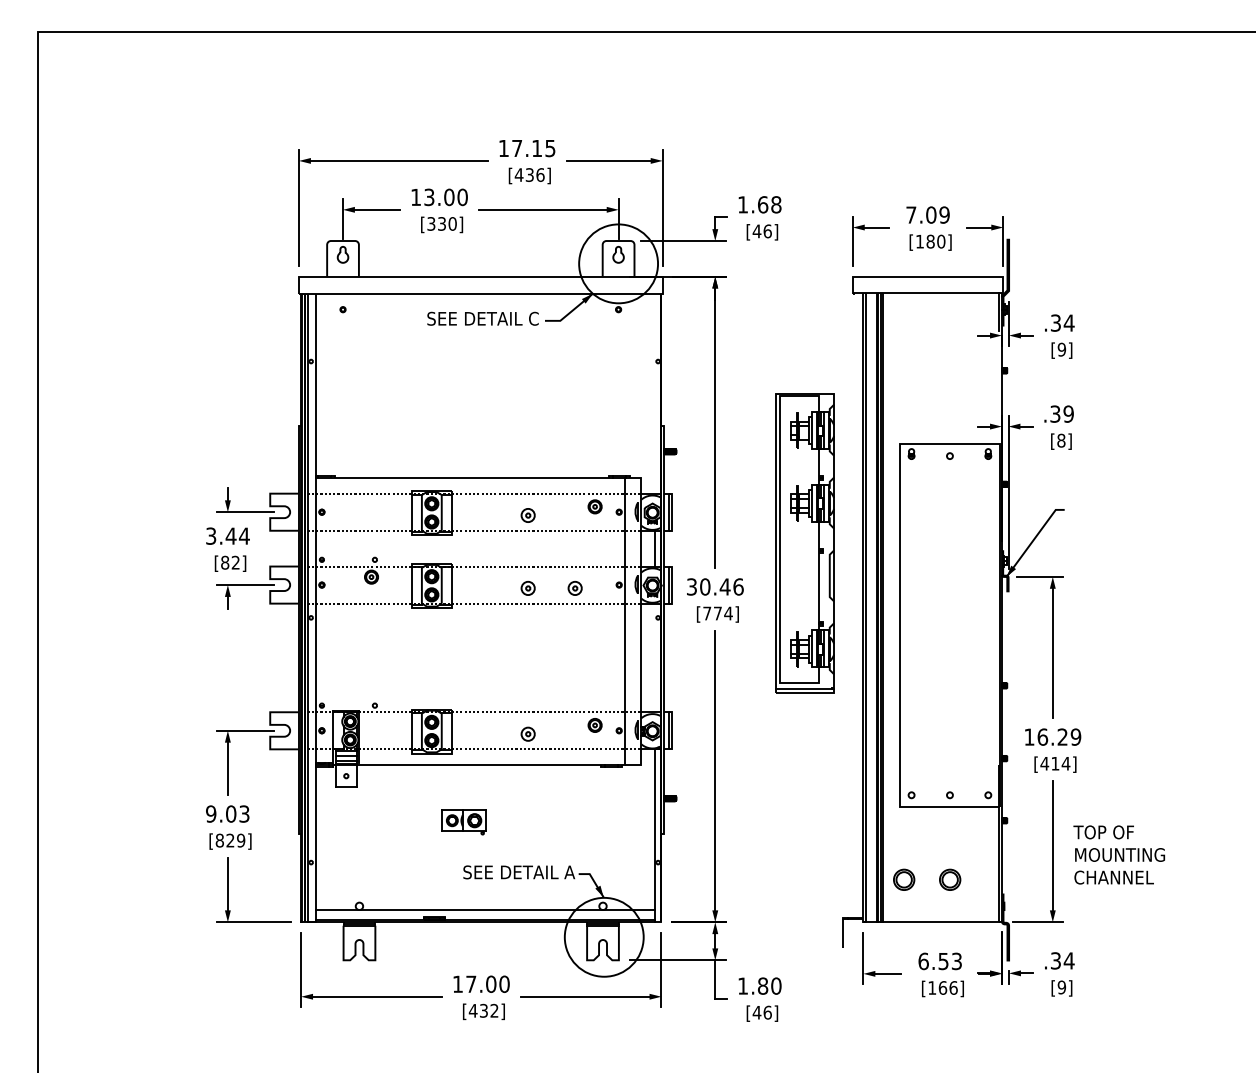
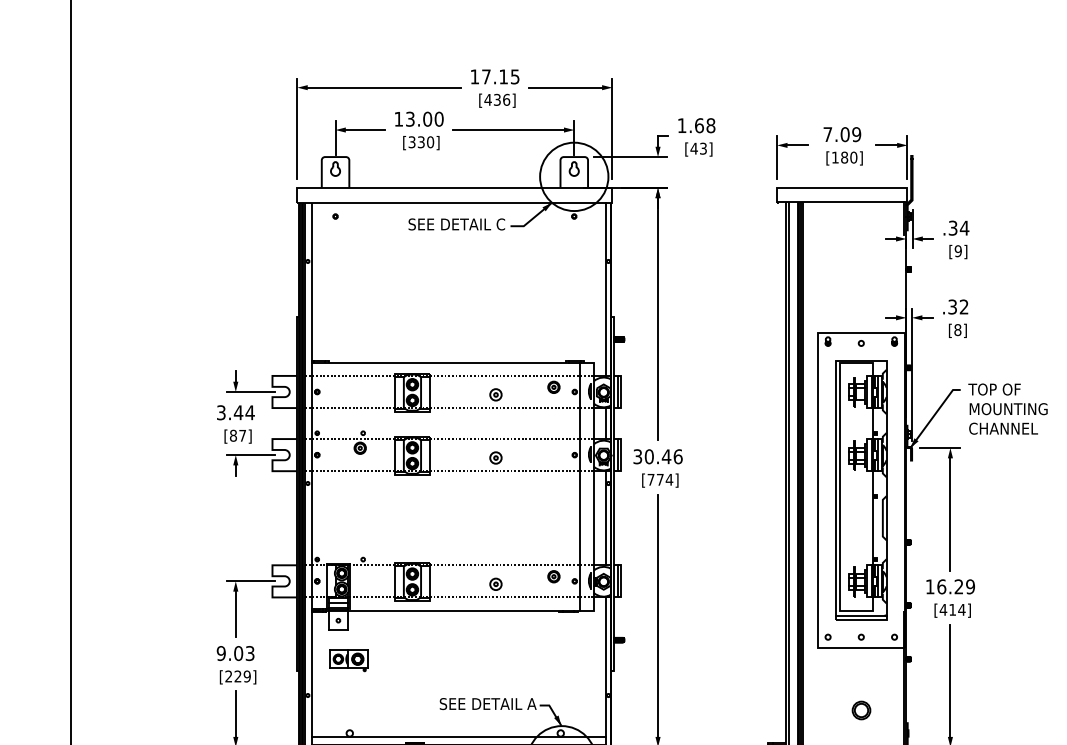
text: (767, 231) -> (703, 148), [46] -> [43]
line: (654, 393) -> (605, 289), added
text: (1068, 413) -> (964, 306), .39 -> .32
part: (804, 543) -> (860, 490), moved
text: (235, 562) -> (242, 435), [82] -> [87]
part: (574, 587) -> (536, 457), removed
line: (654, 657) -> (605, 517), added
part: (463, 822) -> (348, 660), moved
text: (219, 840) -> (228, 676), [829] -> [229]
text: (1118, 854) -> (1007, 408), moved
part: (904, 879) -> (821, 710), removed

